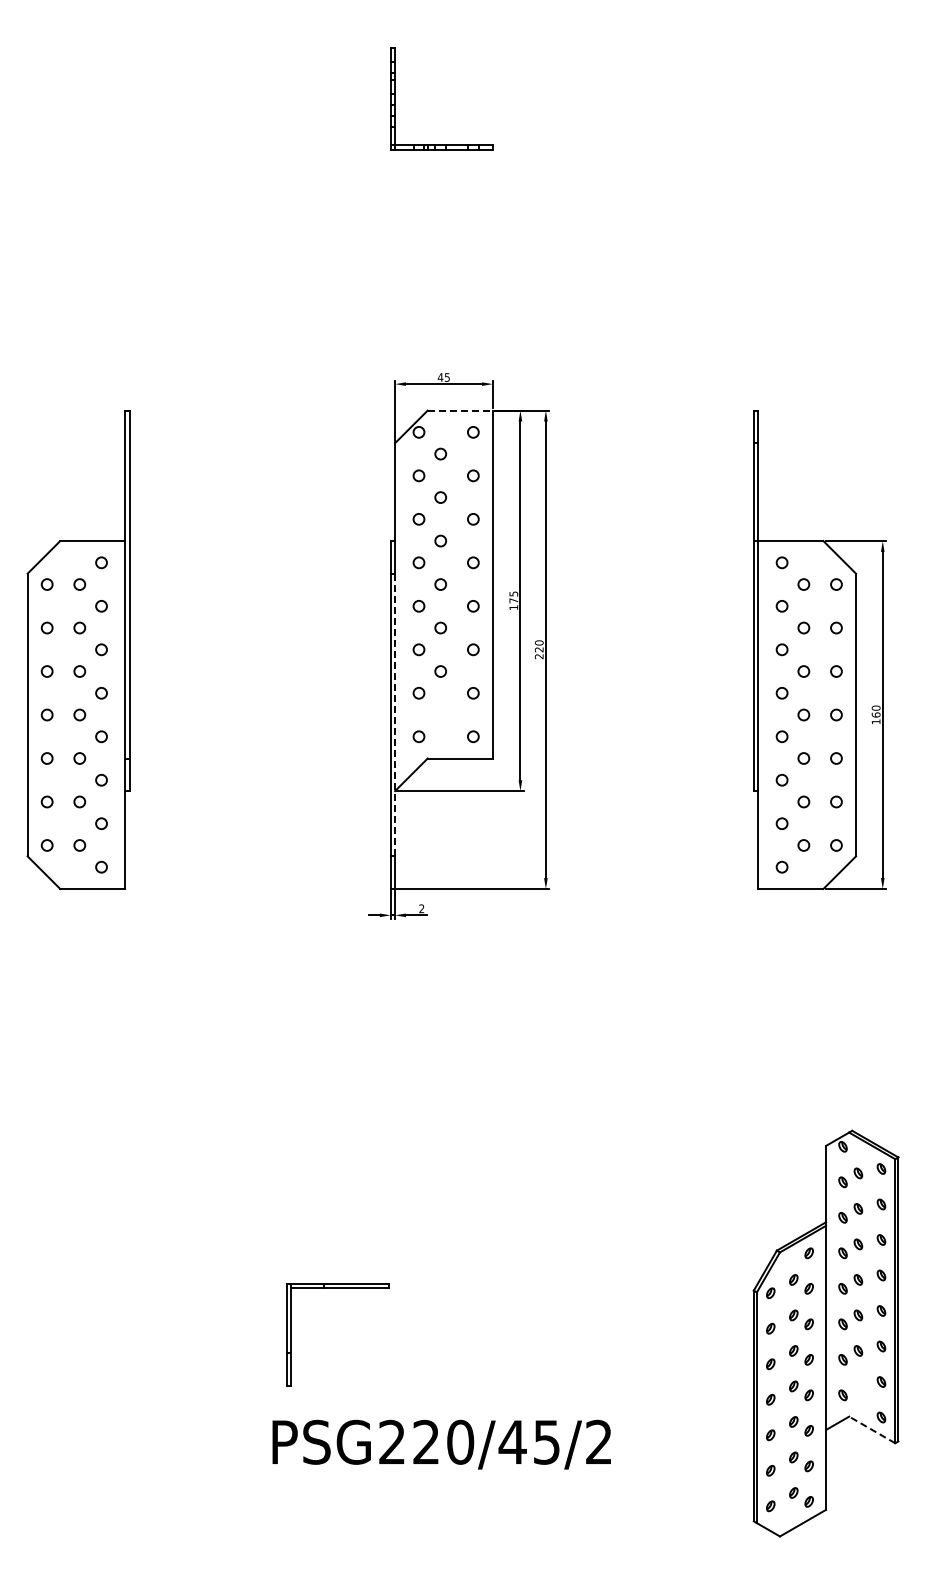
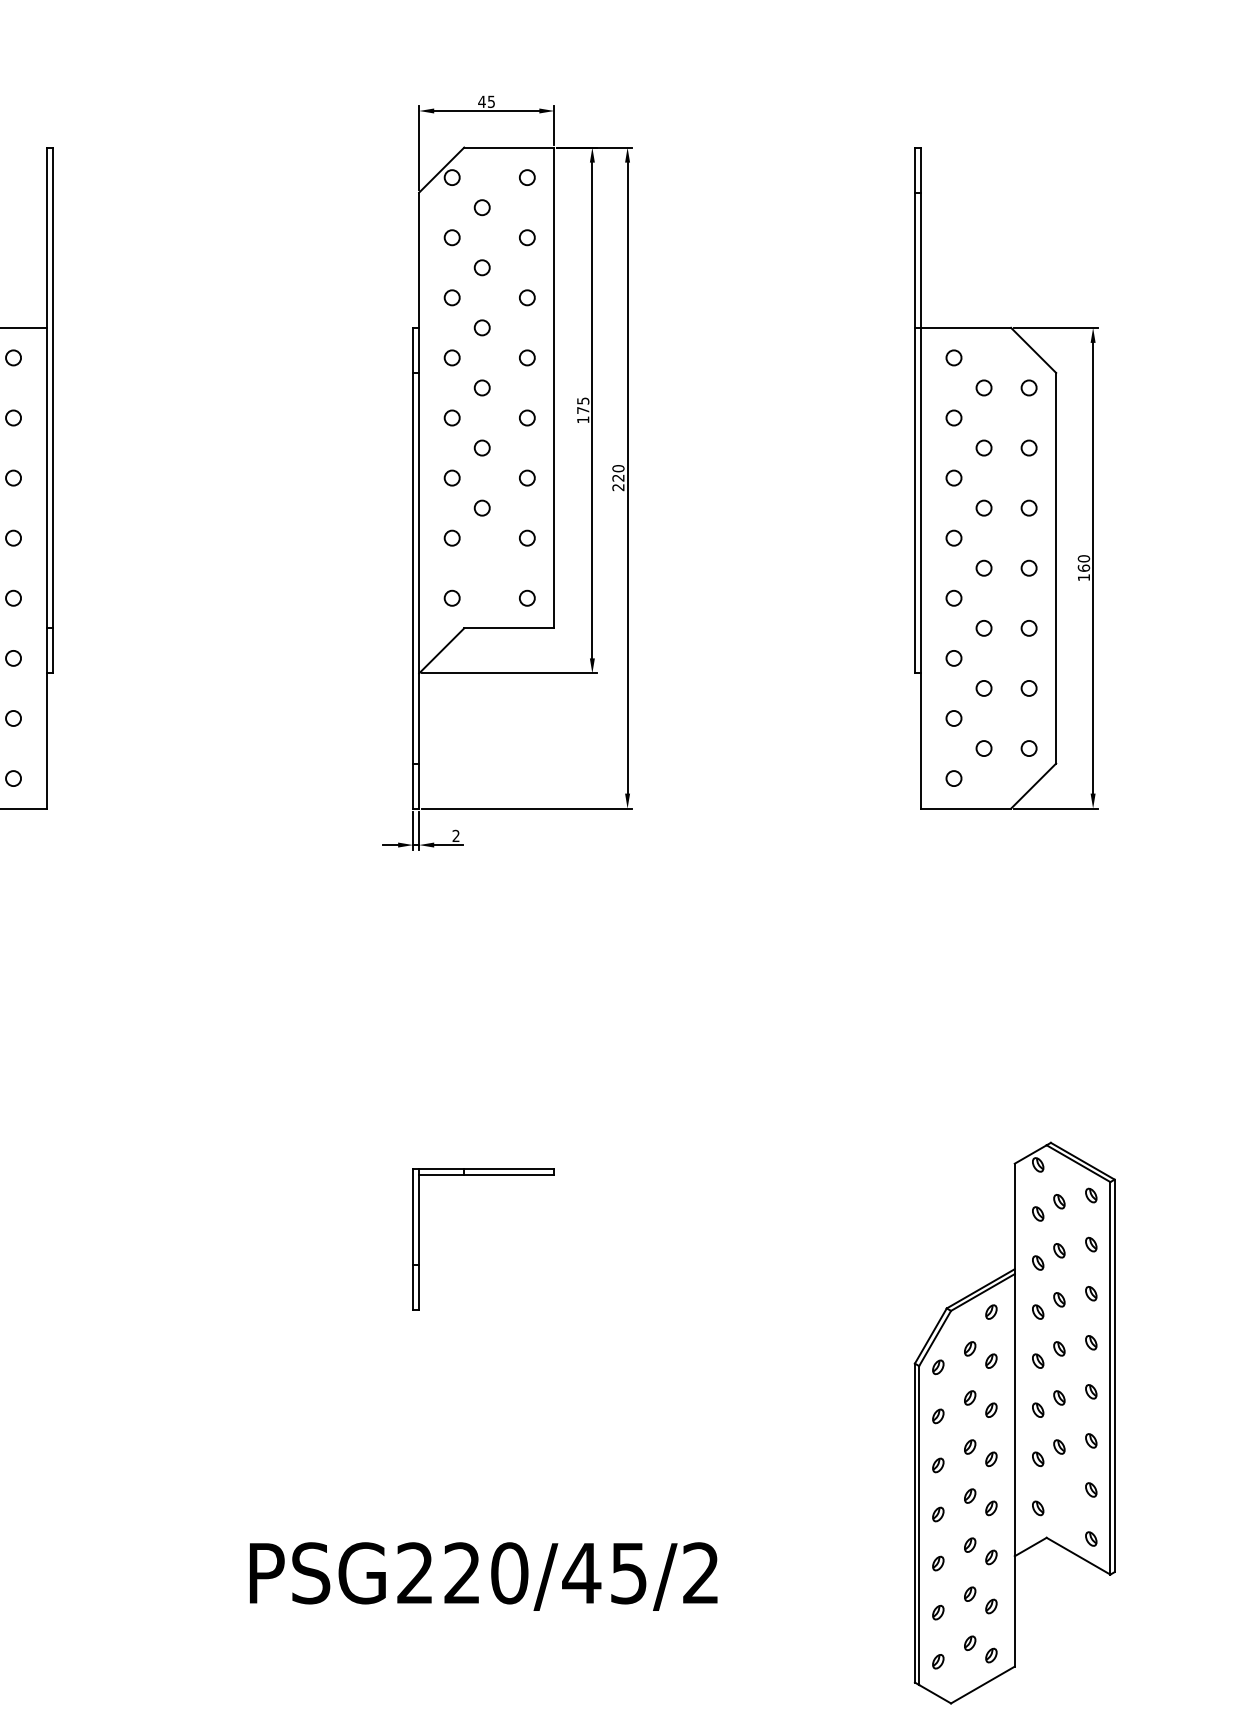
line: (460, 410) -> (509, 147), dashed -> solid
line: (395, 714) -> (419, 567), dashed -> solid
part: (337, 1288) -> (483, 1175), moved
line: (872, 1429) -> (1078, 1555), dashed -> solid

